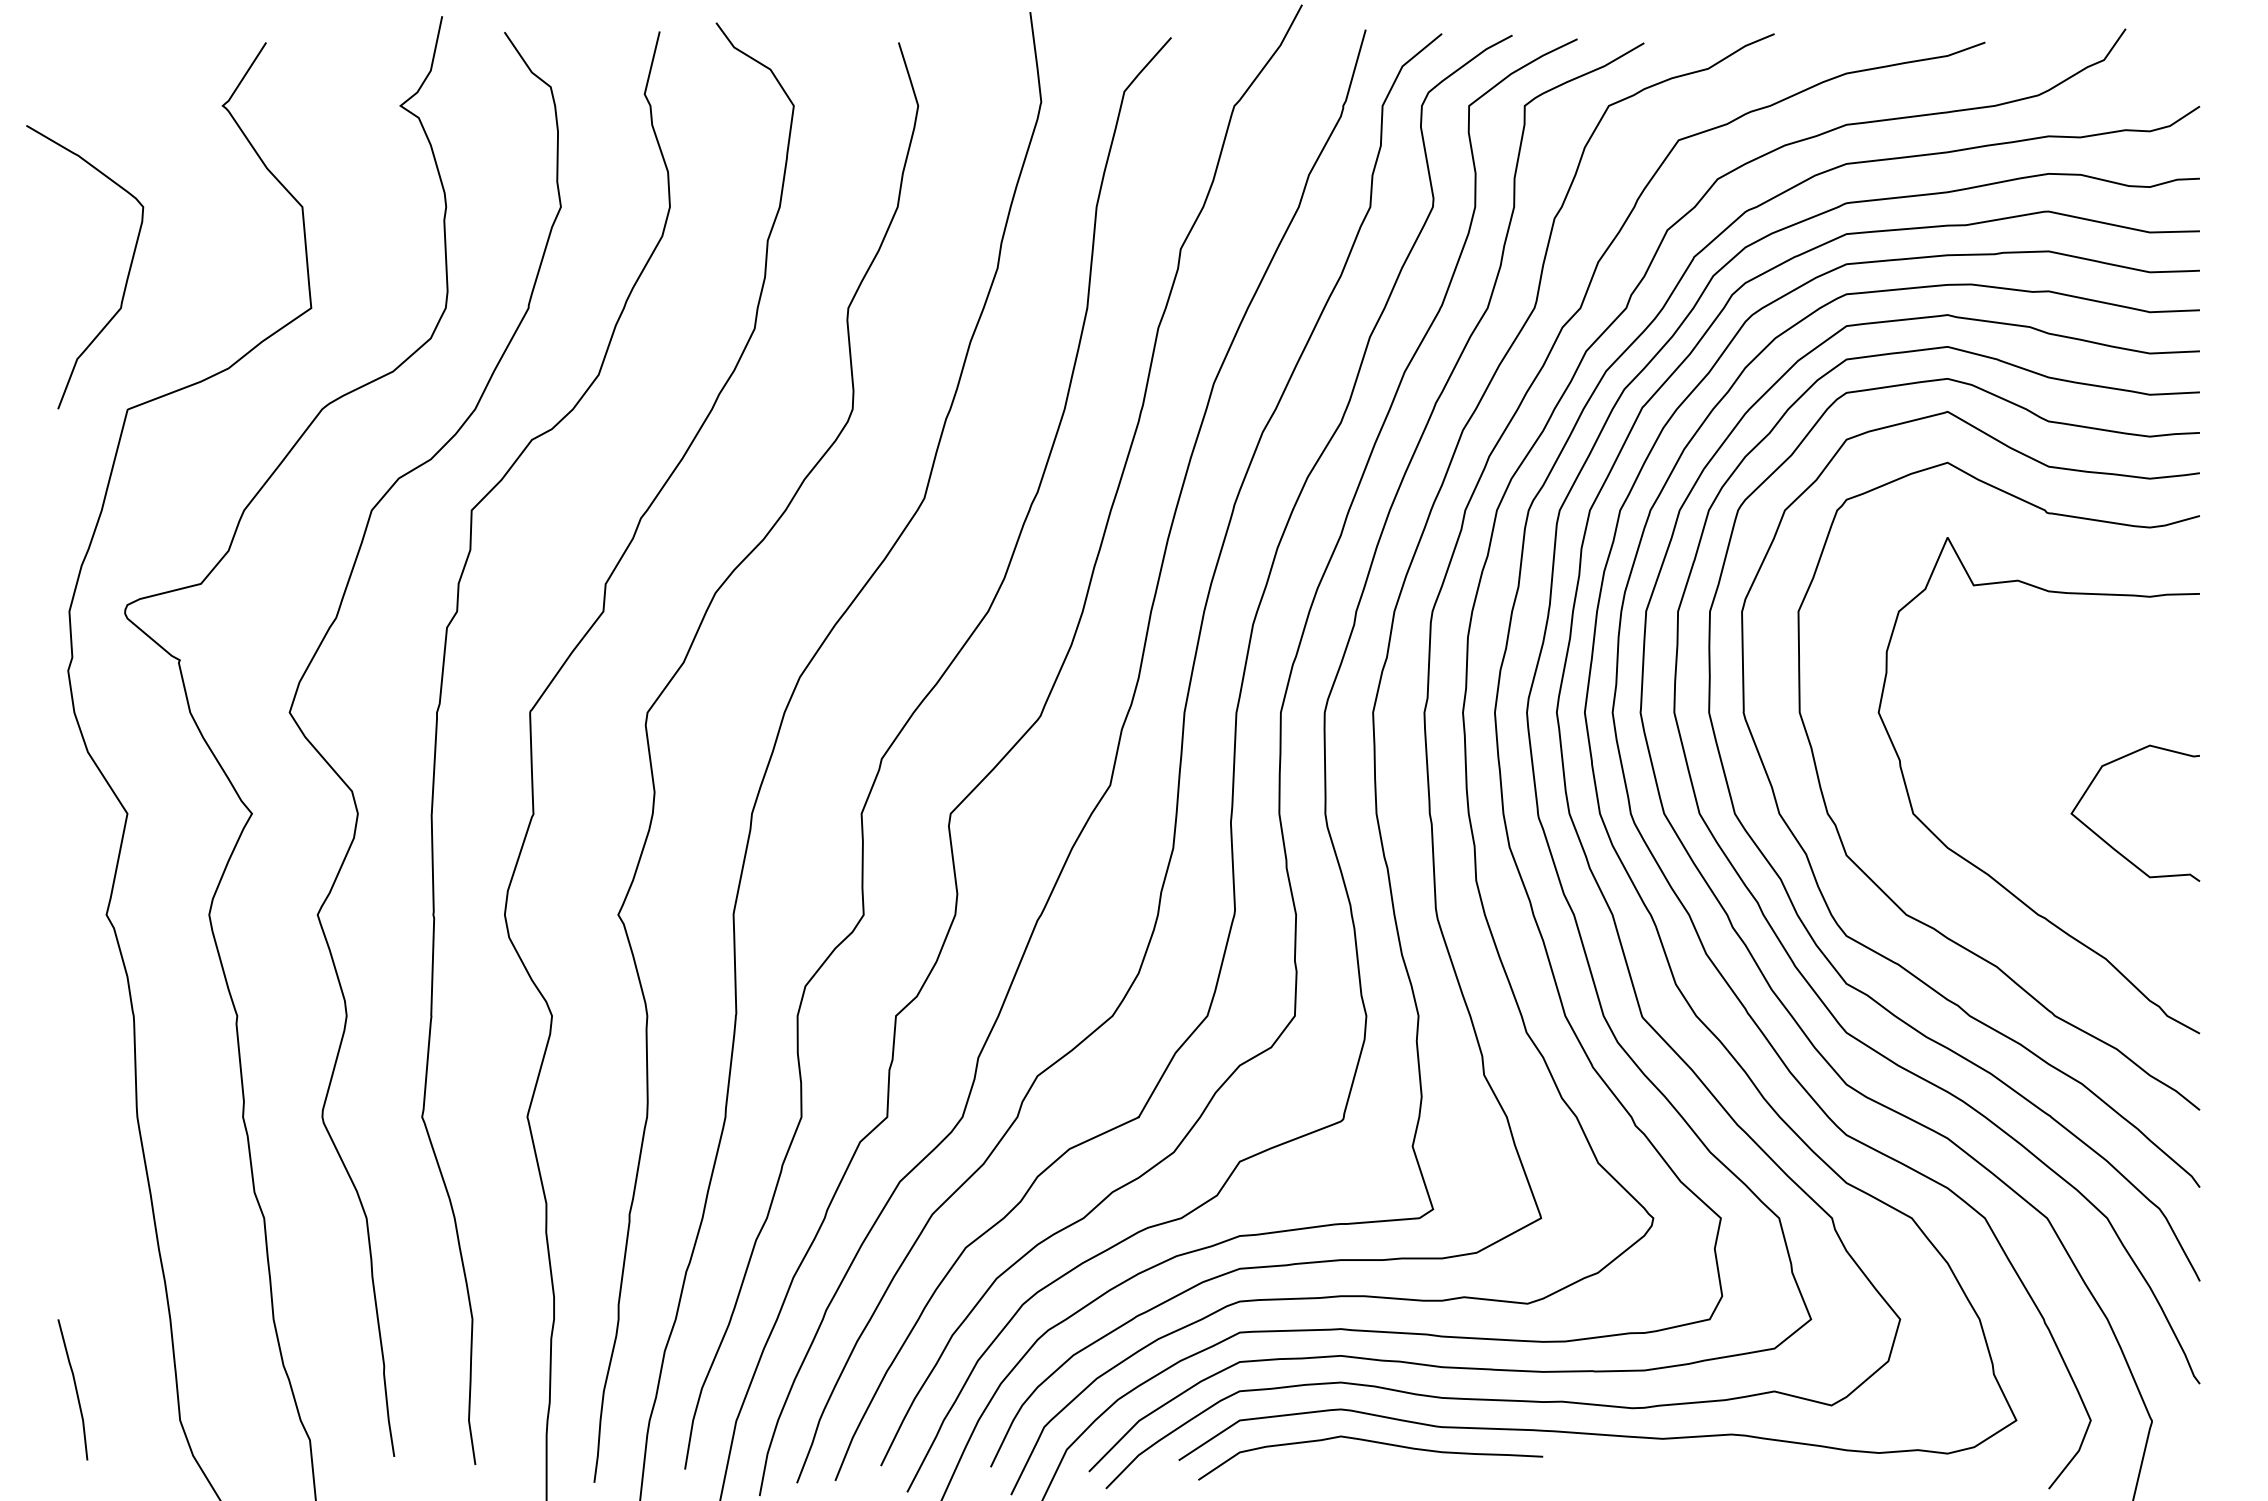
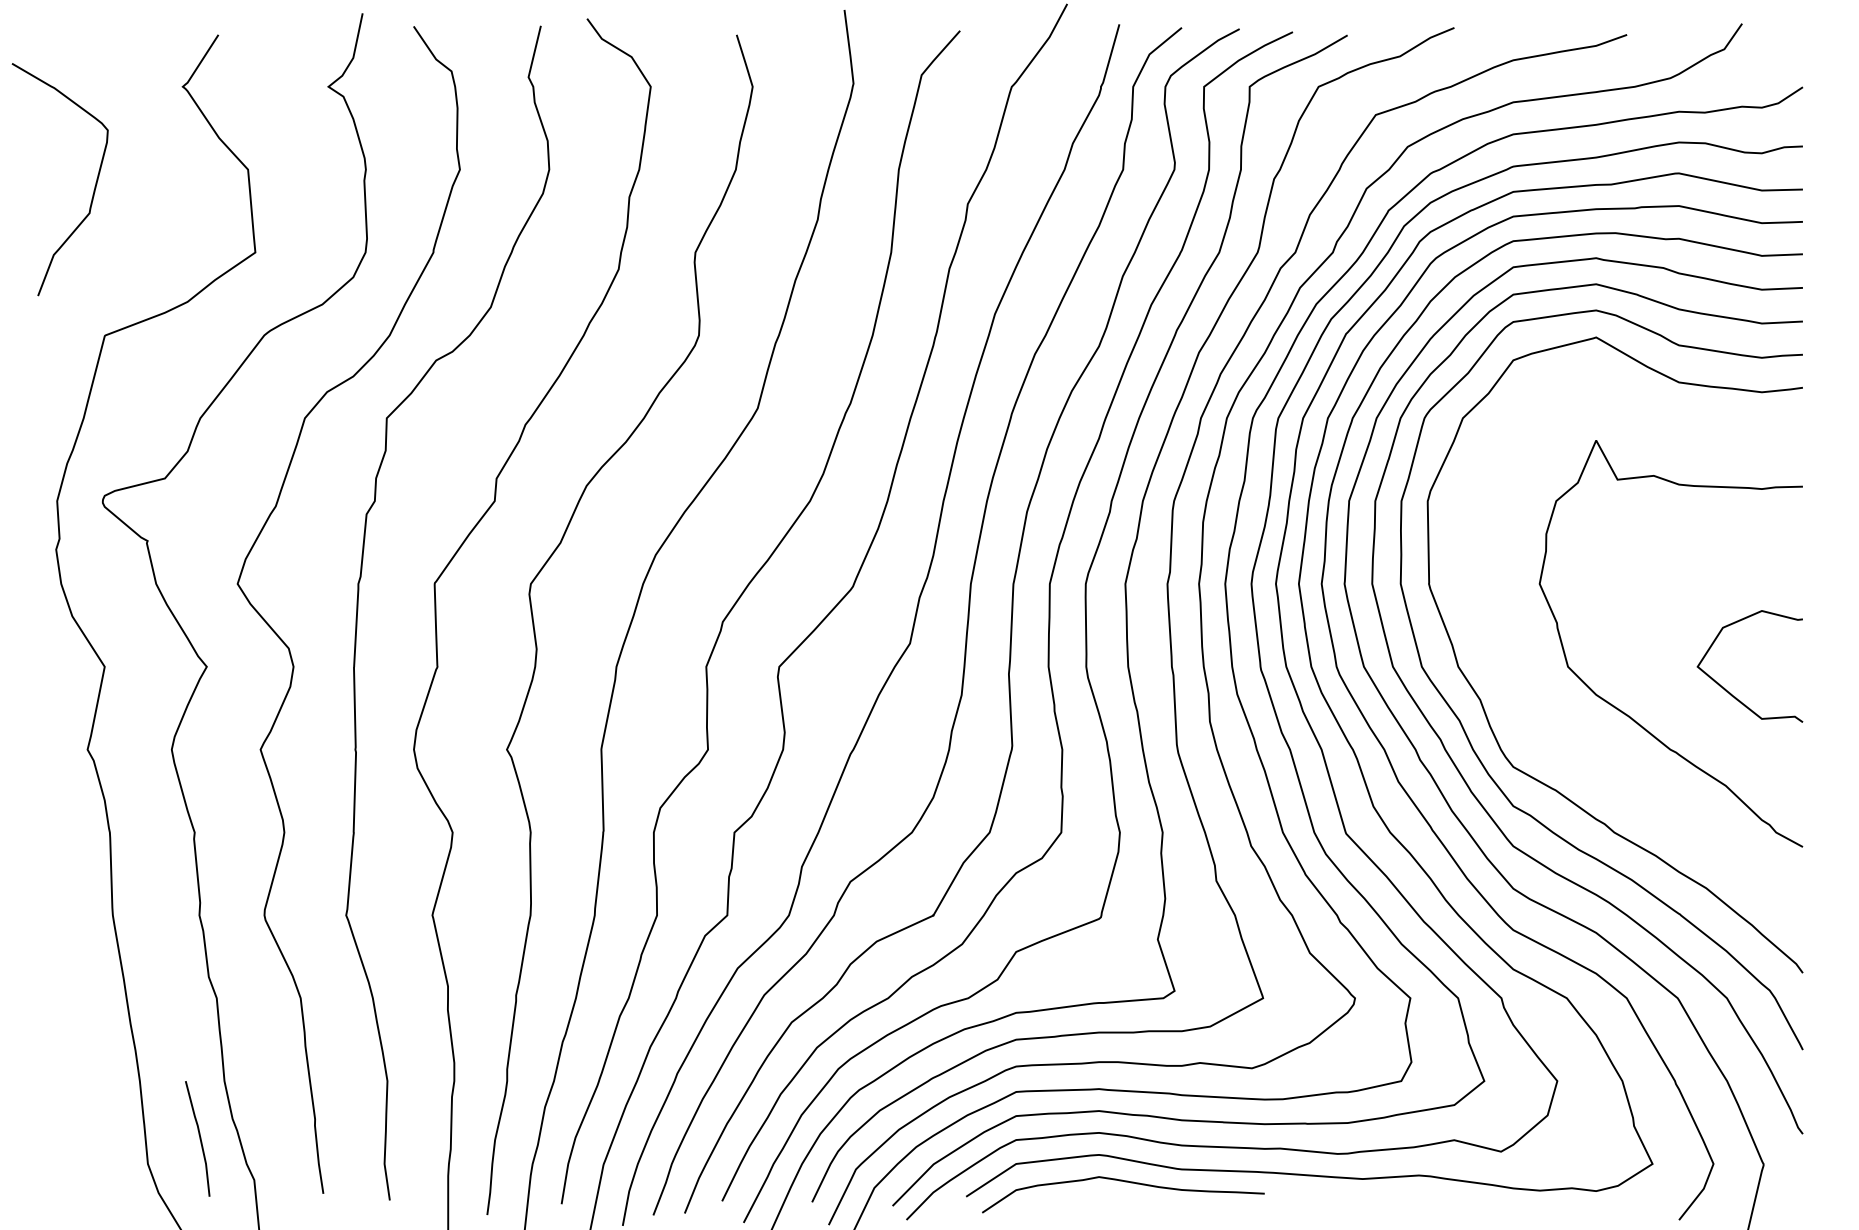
curve: (126, 278) -> (94, 188), moved
curve: (1888, 895) -> (1547, 733), removed
line: (75, 1389) -> (199, 1138), moved

